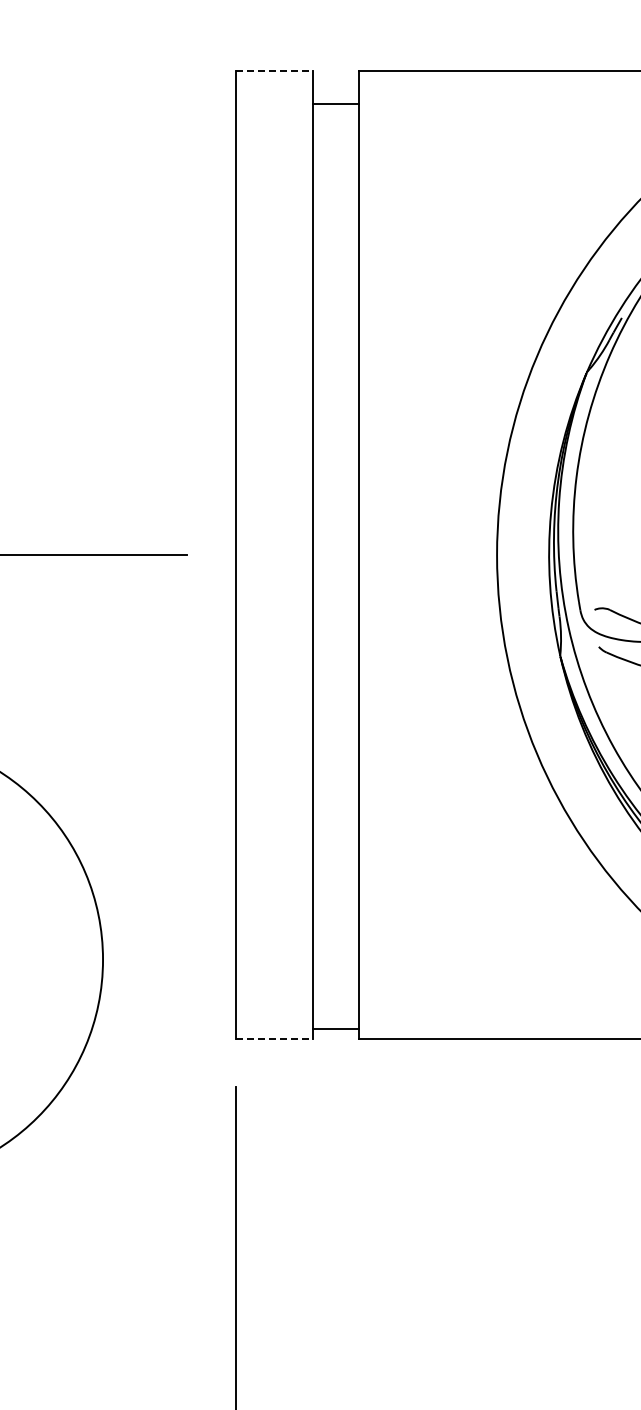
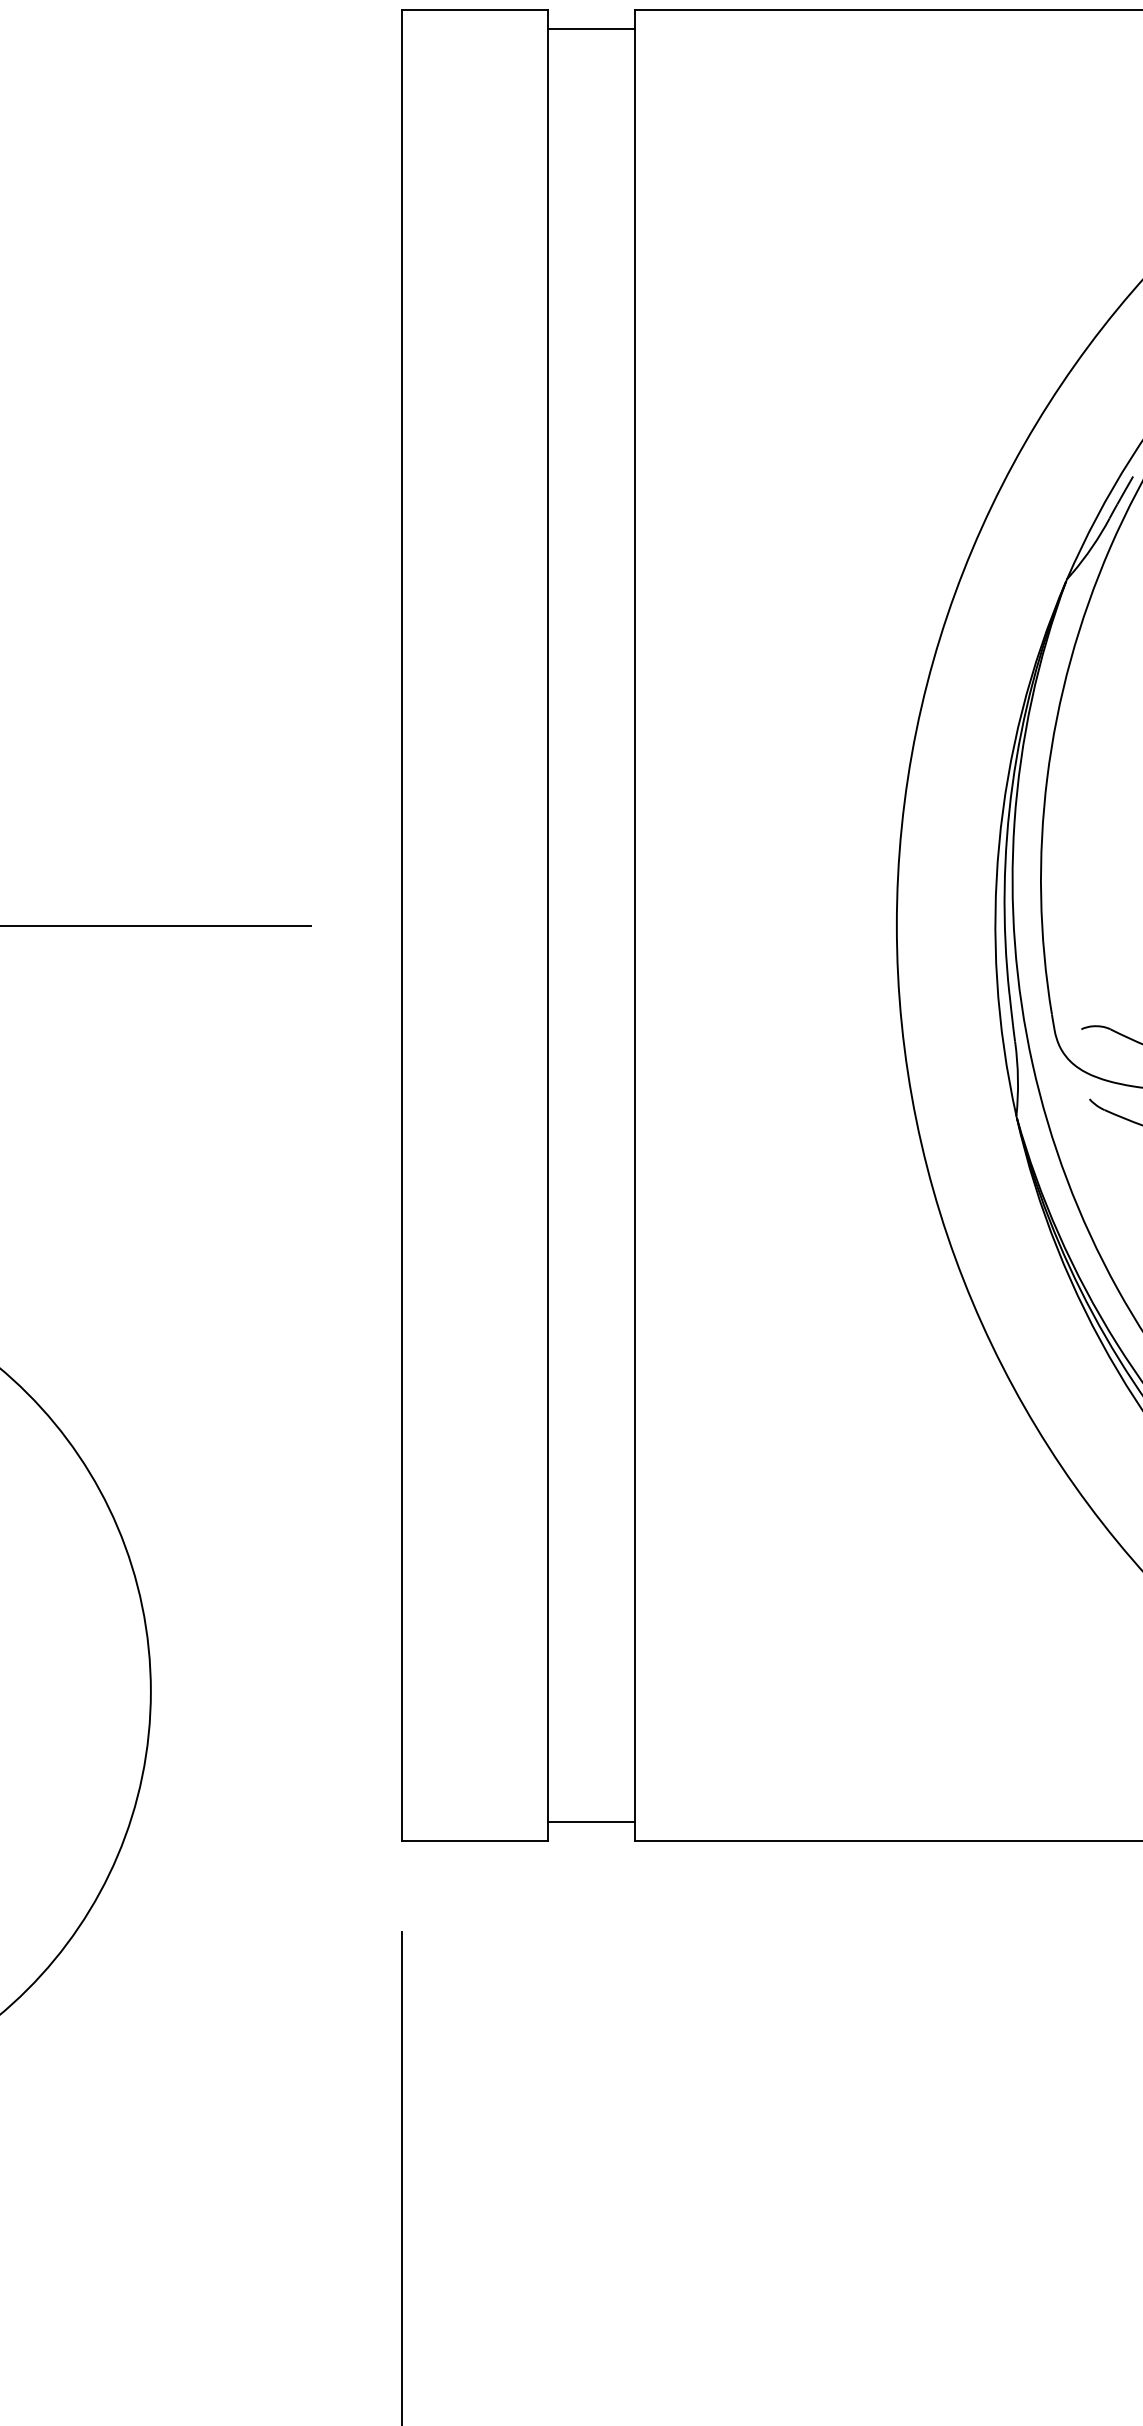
line: (274, 71) -> (475, 9), dashed -> solid
line: (335, 103) -> (590, 28), moved
line: (274, 1038) -> (475, 1840), dashed -> solid

